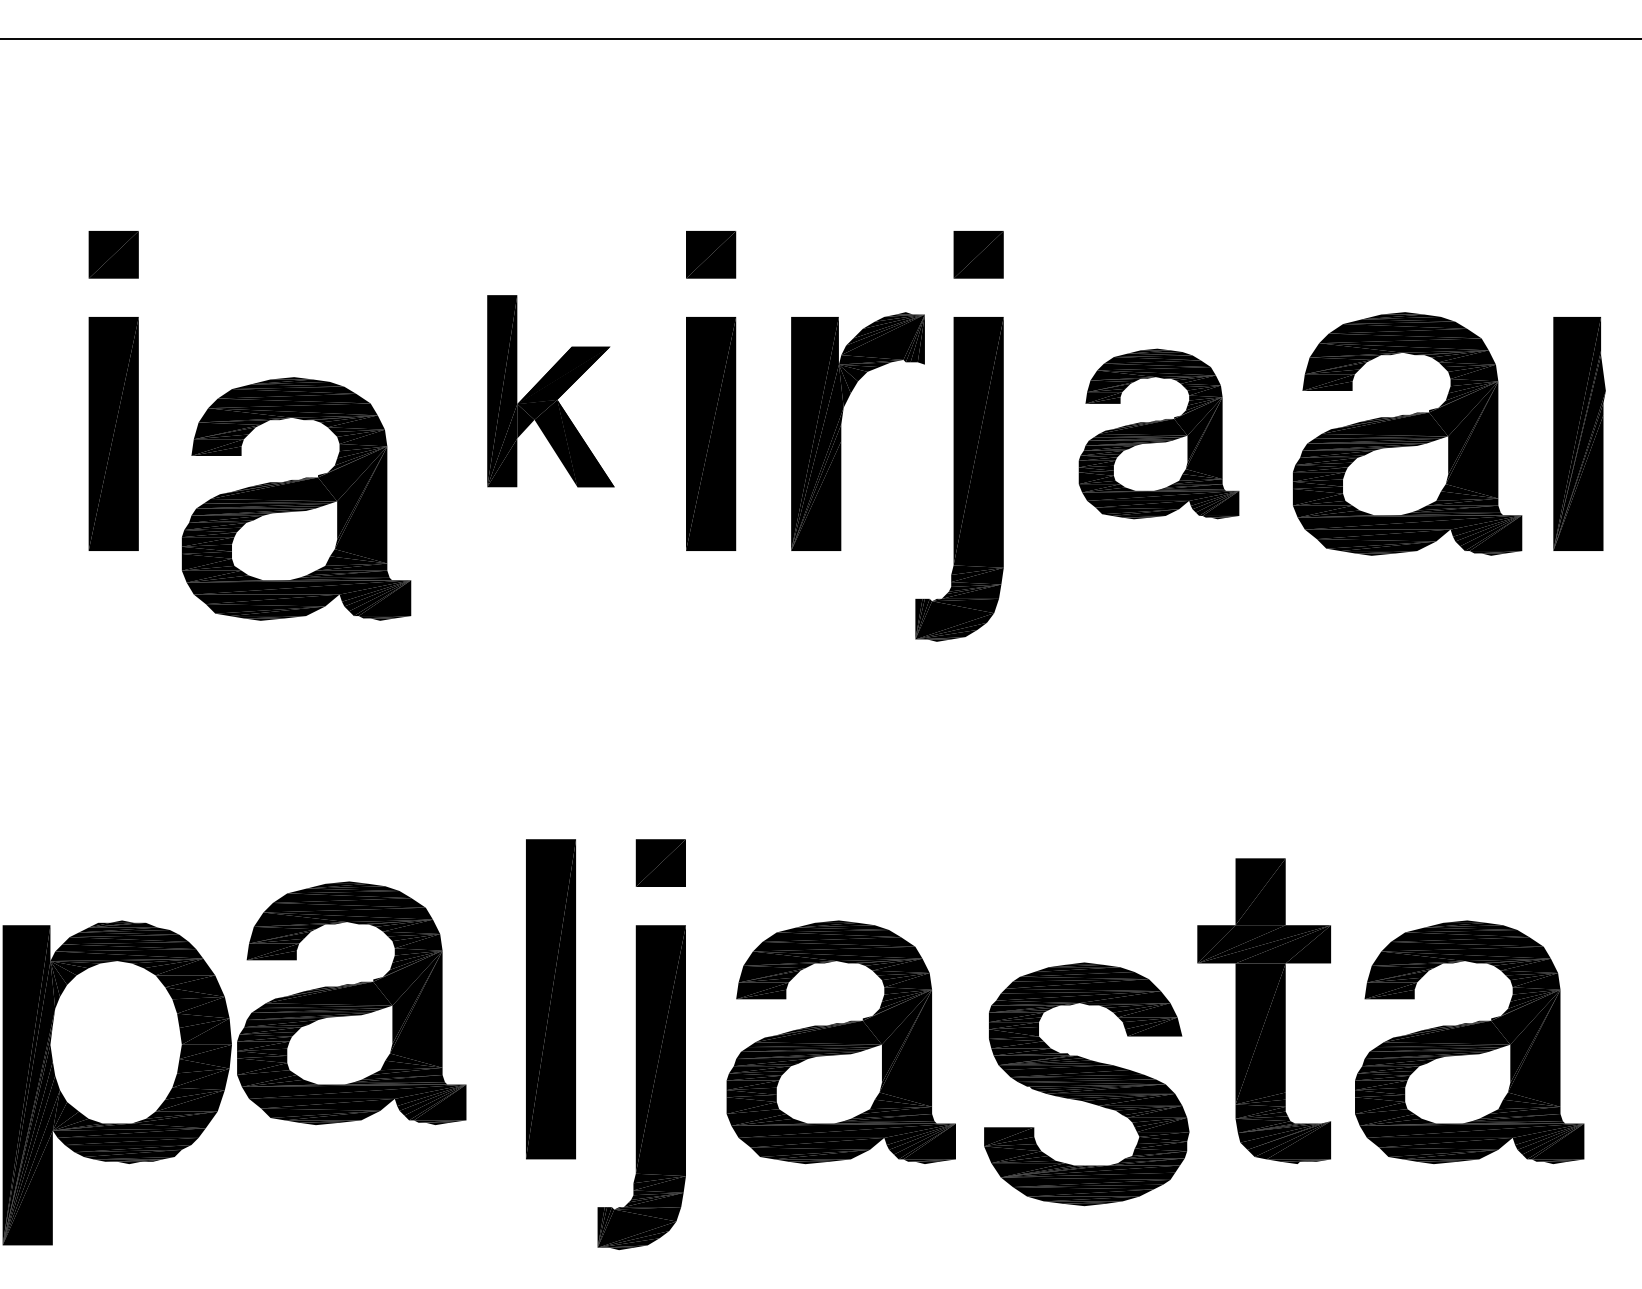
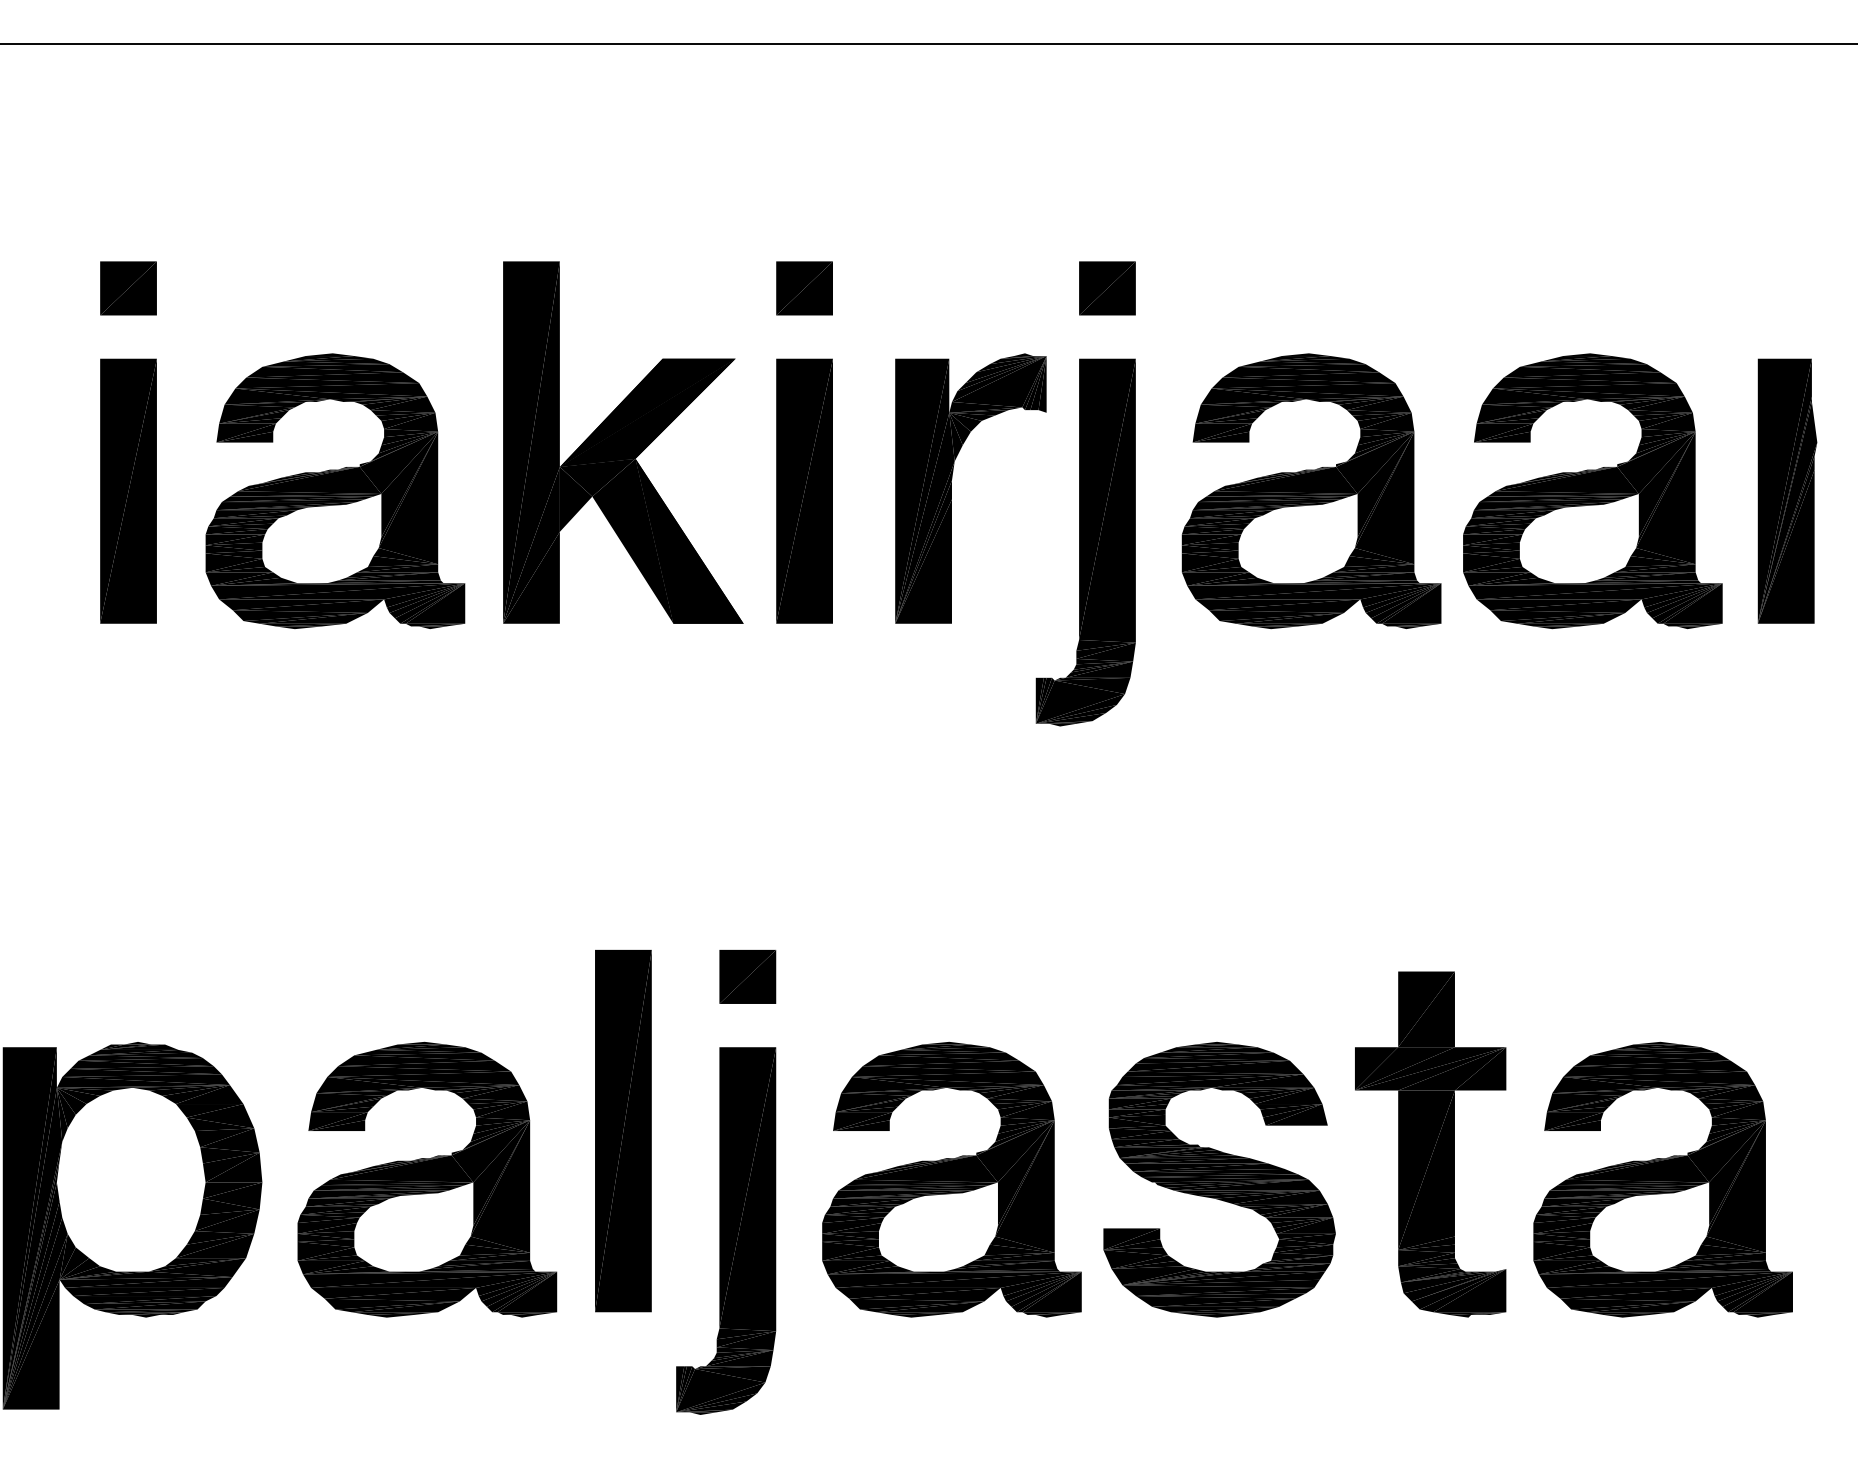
part: (550, 391) -> (622, 443), size x1.67
part: (1158, 433) -> (1310, 490), size x1.43
part: (296, 498) -> (335, 490), moved
part: (351, 1003) -> (427, 1179), moved
part: (1086, 1084) -> (1219, 1179), moved

